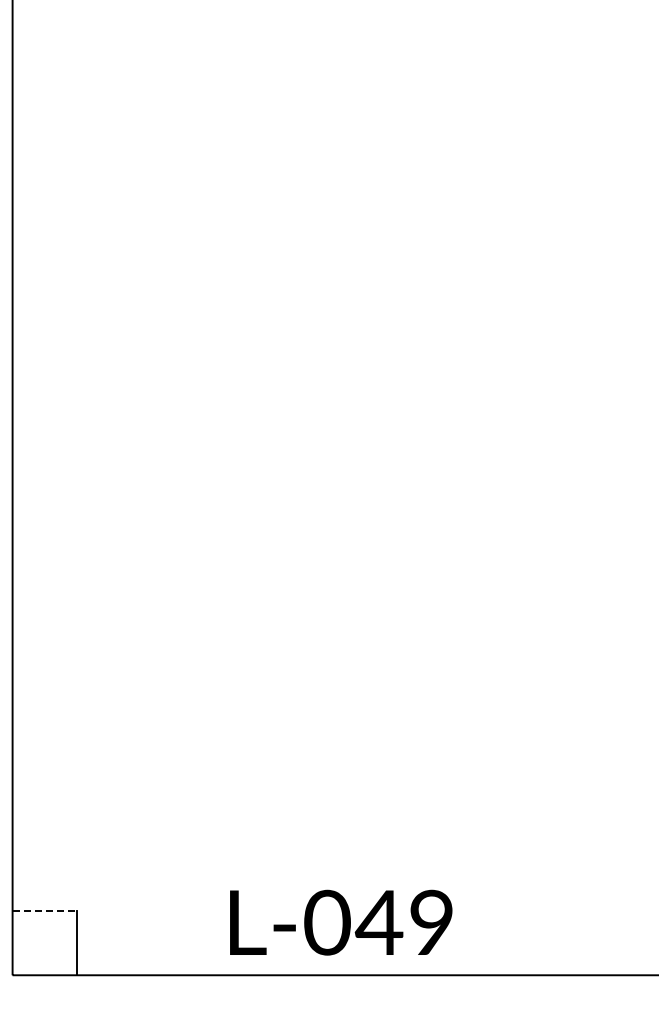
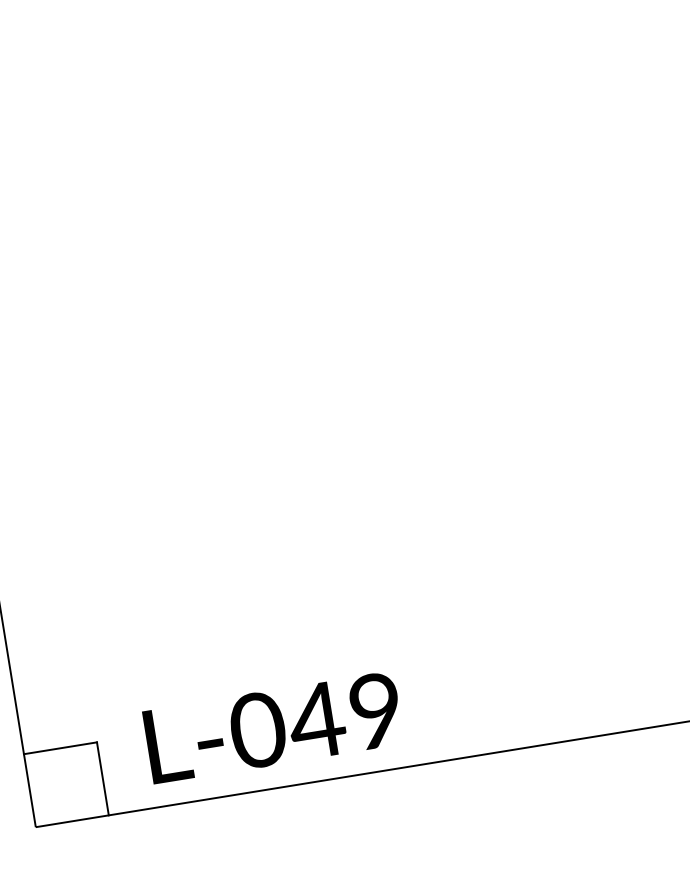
line: (45, 910) -> (61, 747), dashed -> solid
text: (341, 922) -> (273, 727), moved

